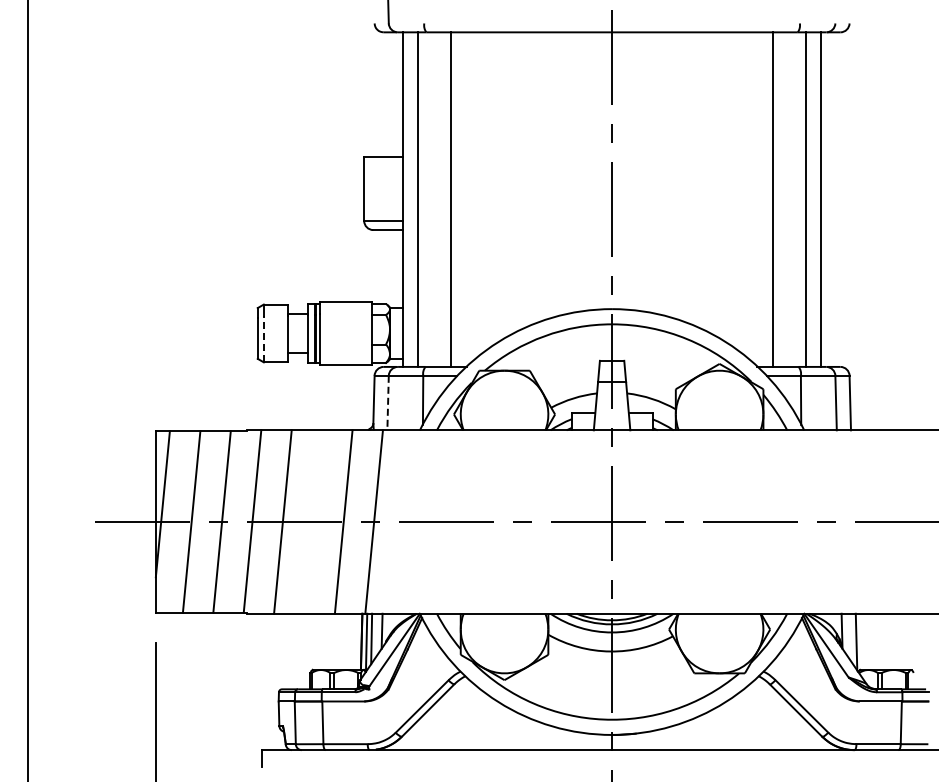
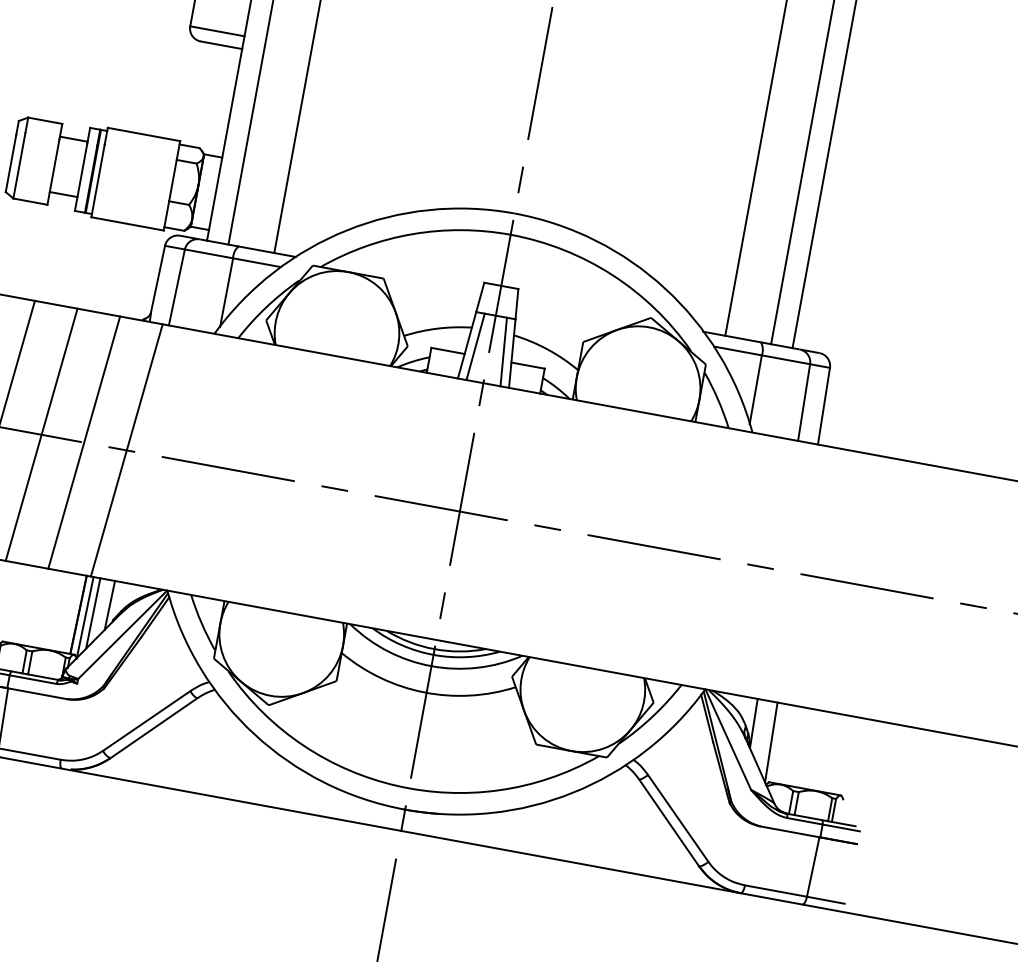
line: (263, 338) -> (19, 165), dashed -> solid
line: (388, 403) -> (177, 288), dashed -> solid
line: (601, 406) -> (474, 347), added
line: (622, 406) -> (504, 352), added
line: (313, 521) -> (42, 434), added

